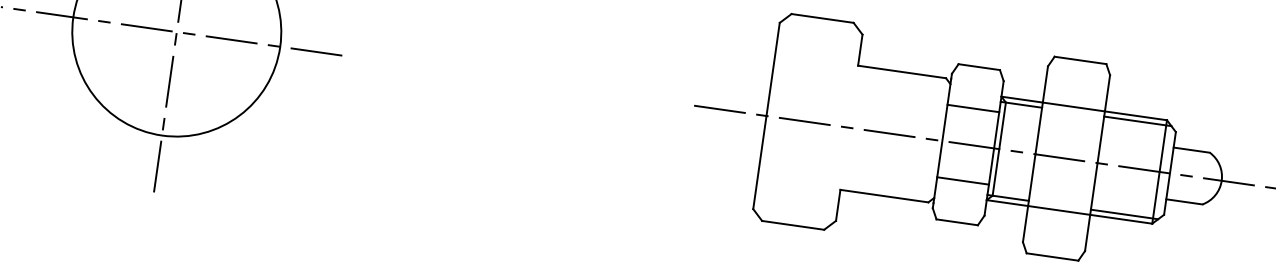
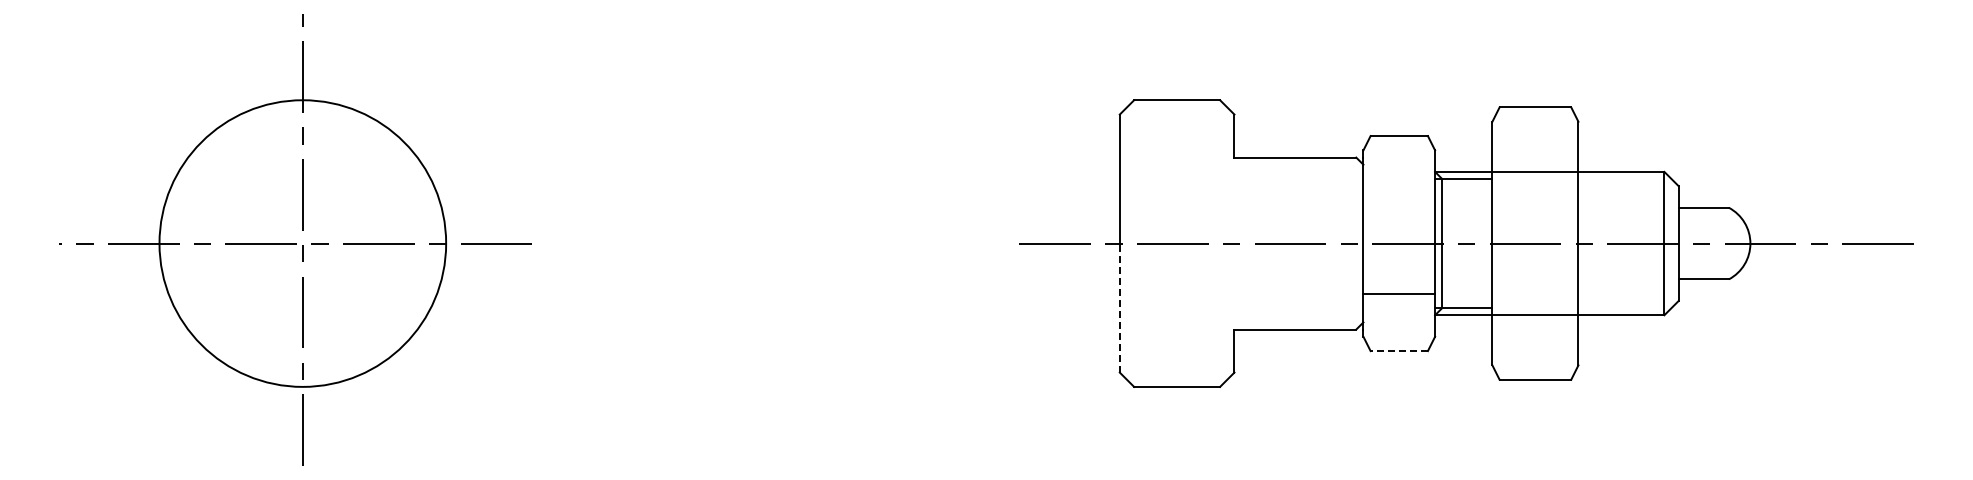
line: (973, 108) -> (1399, 193), removed
line: (1137, 121) -> (1624, 179), removed
line: (759, 162) -> (1119, 307), solid -> dashed
line: (1124, 214) -> (1624, 308), removed
line: (957, 222) -> (1399, 351), solid -> dashed

